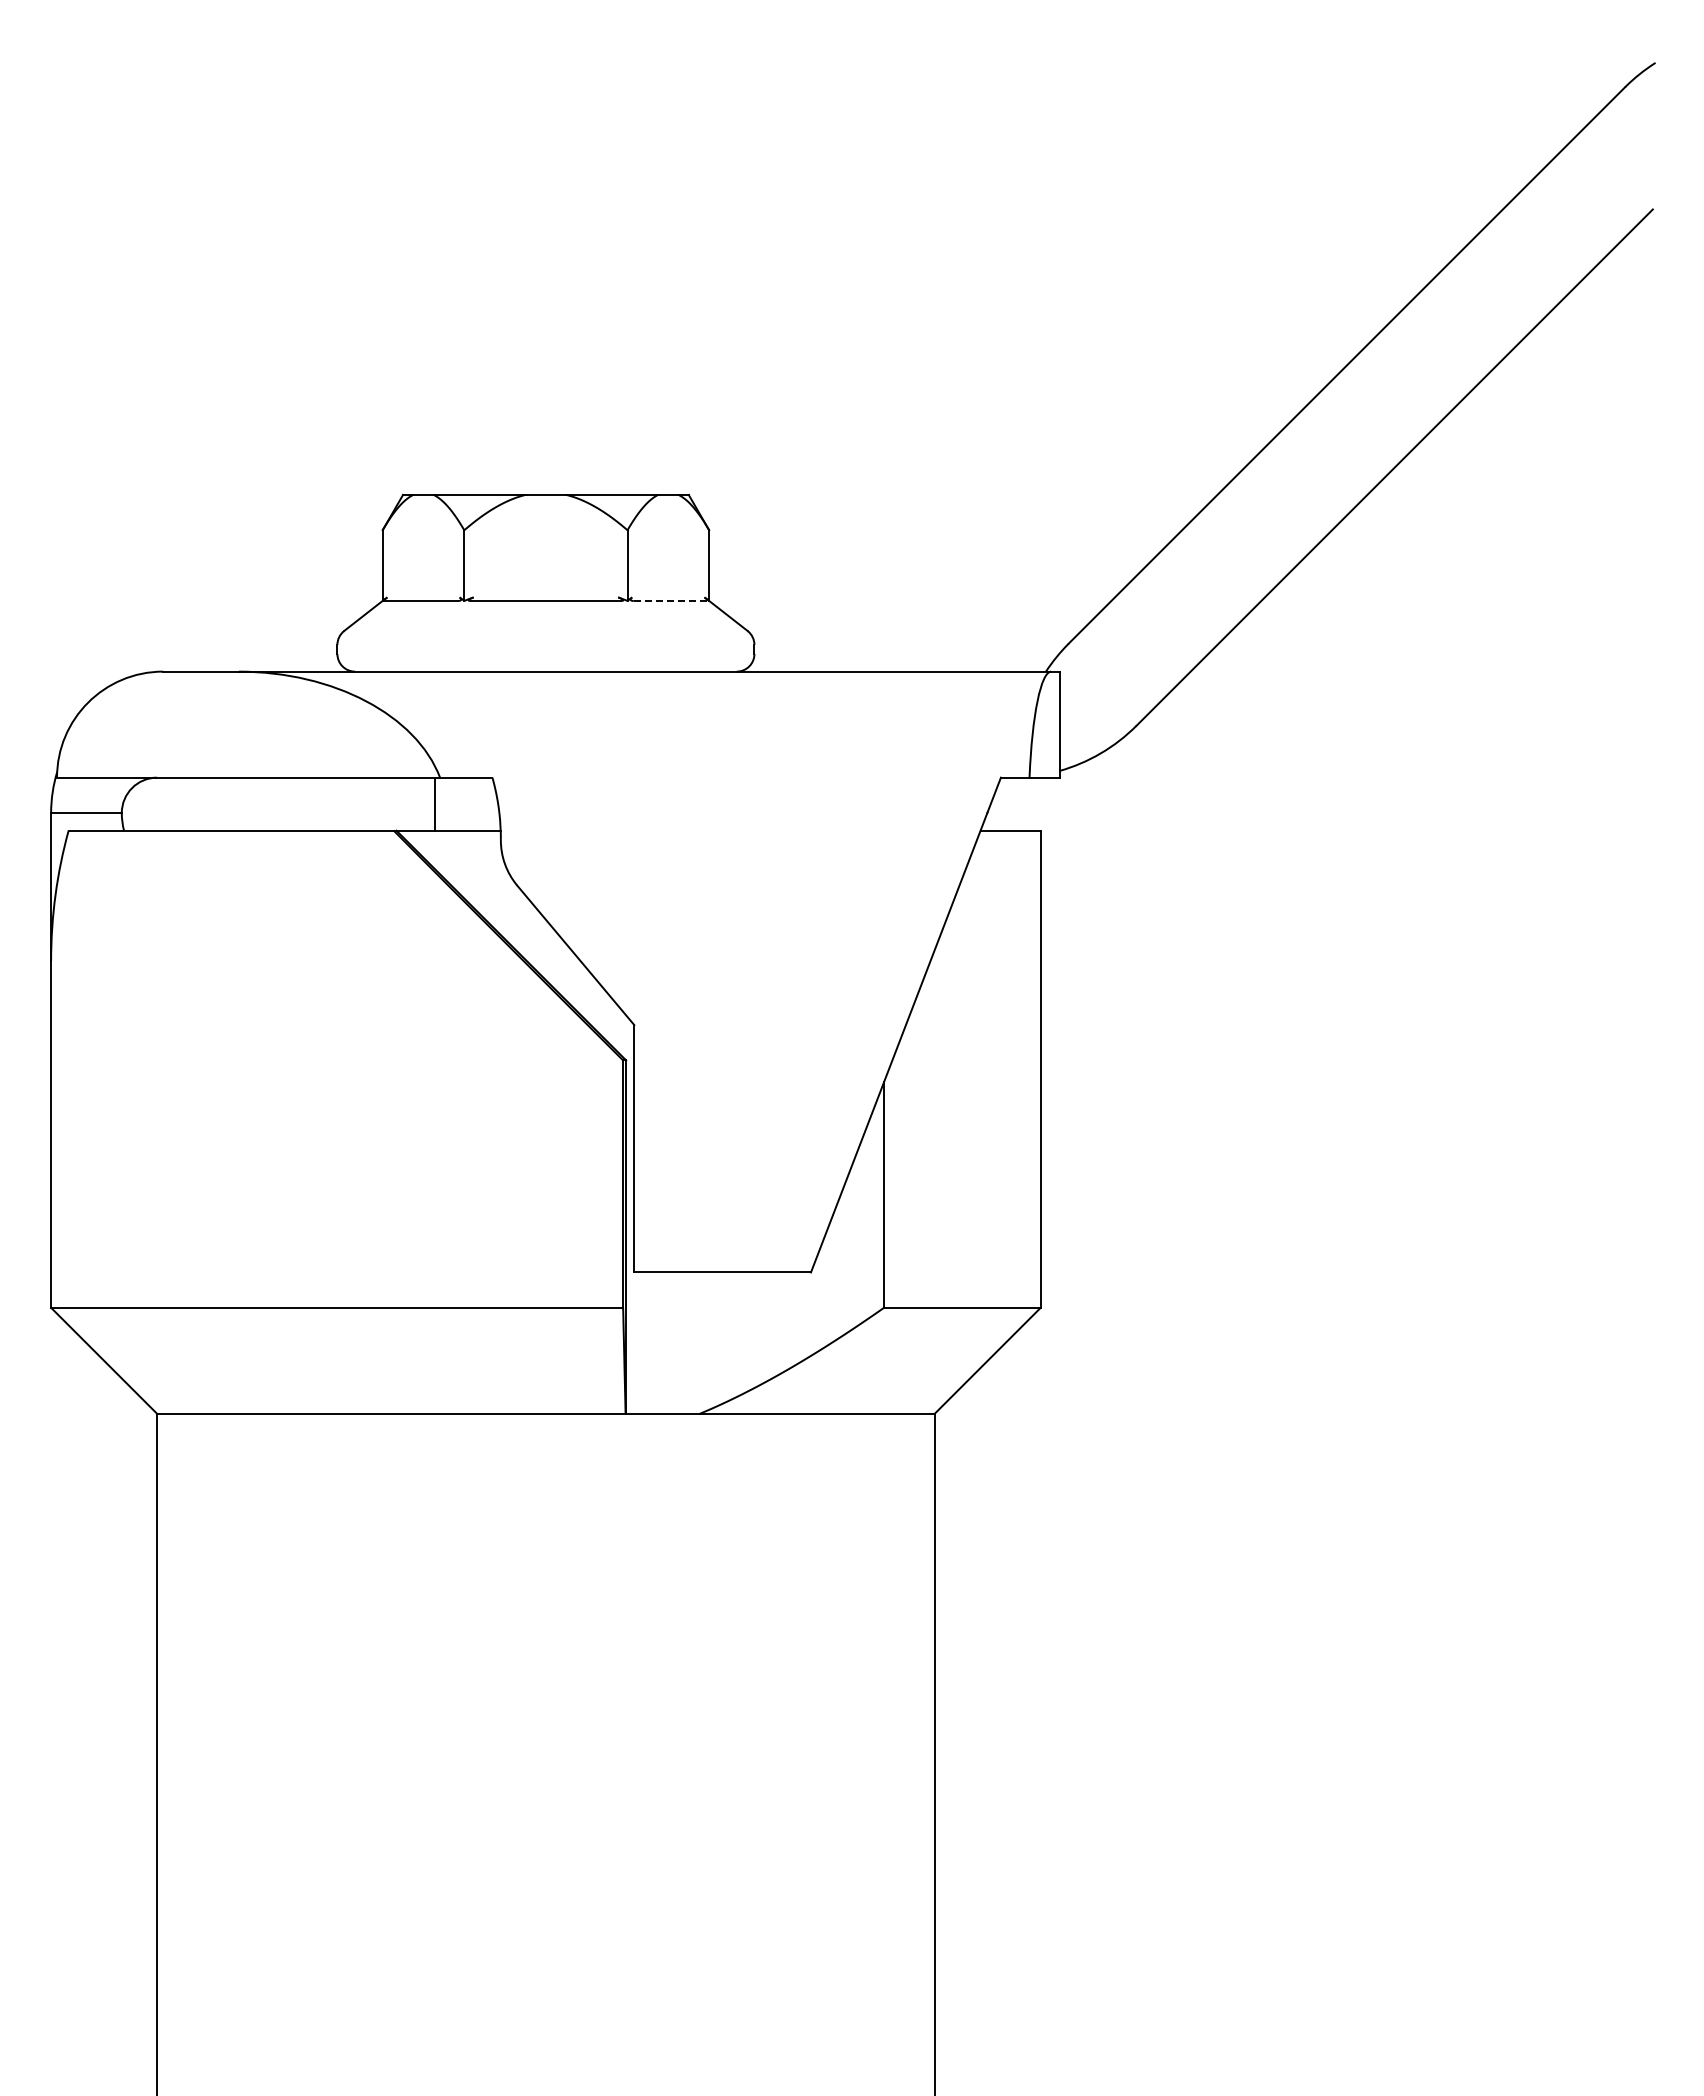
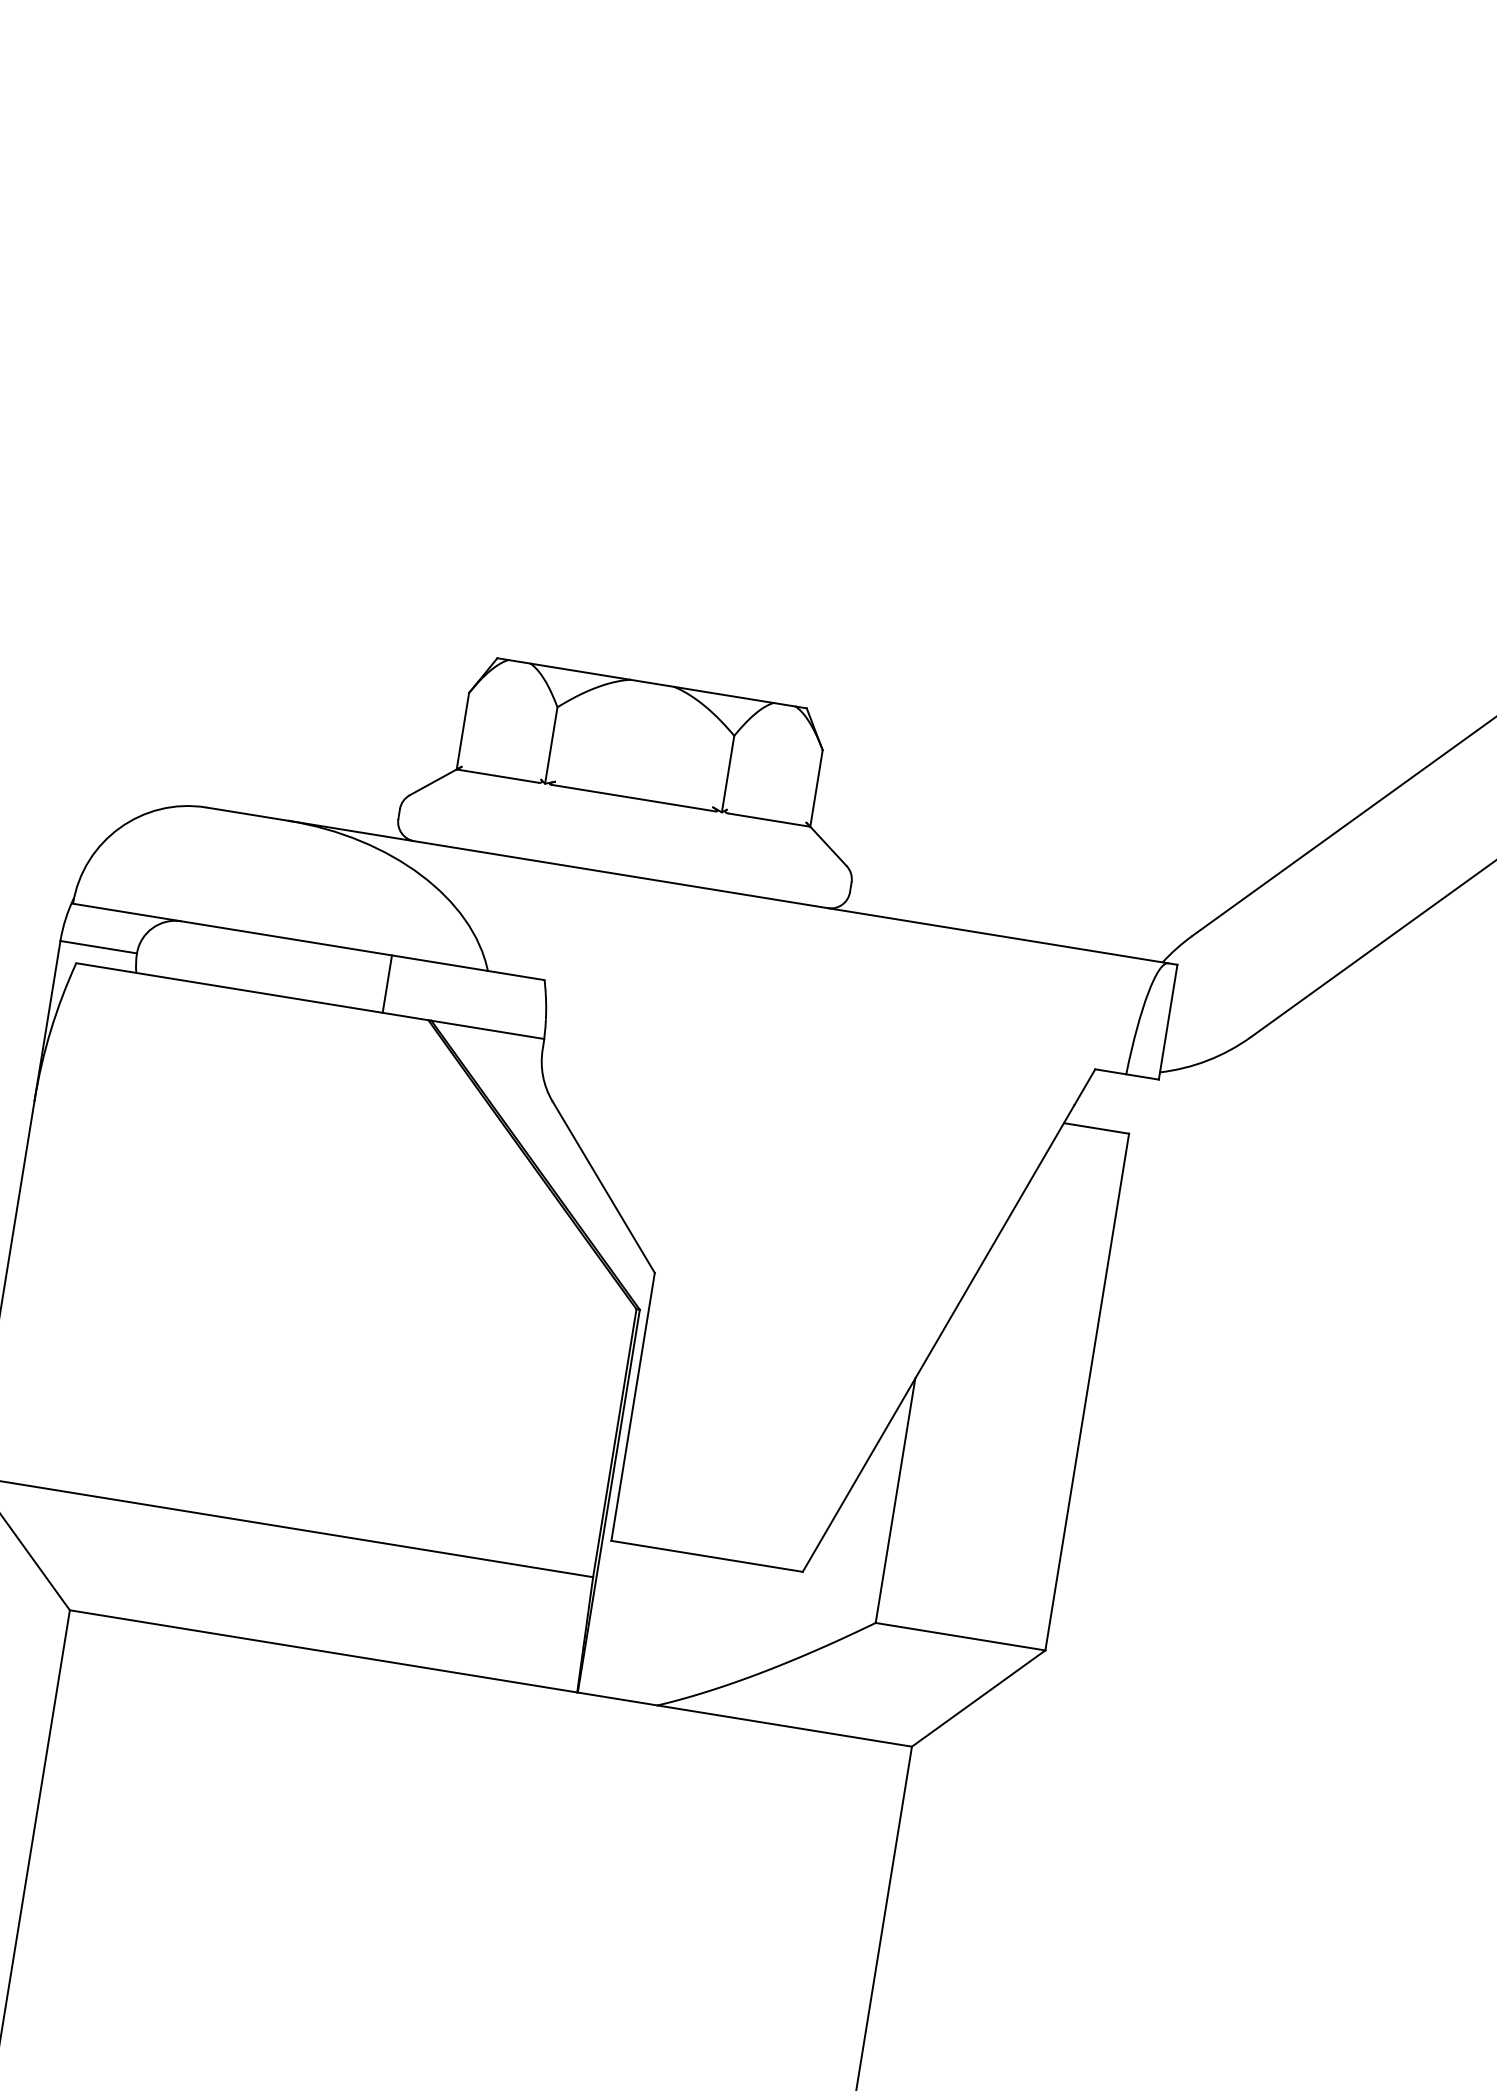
line: (671, 600) -> (769, 819), dashed -> solid
line: (434, 803) -> (387, 983), moved

